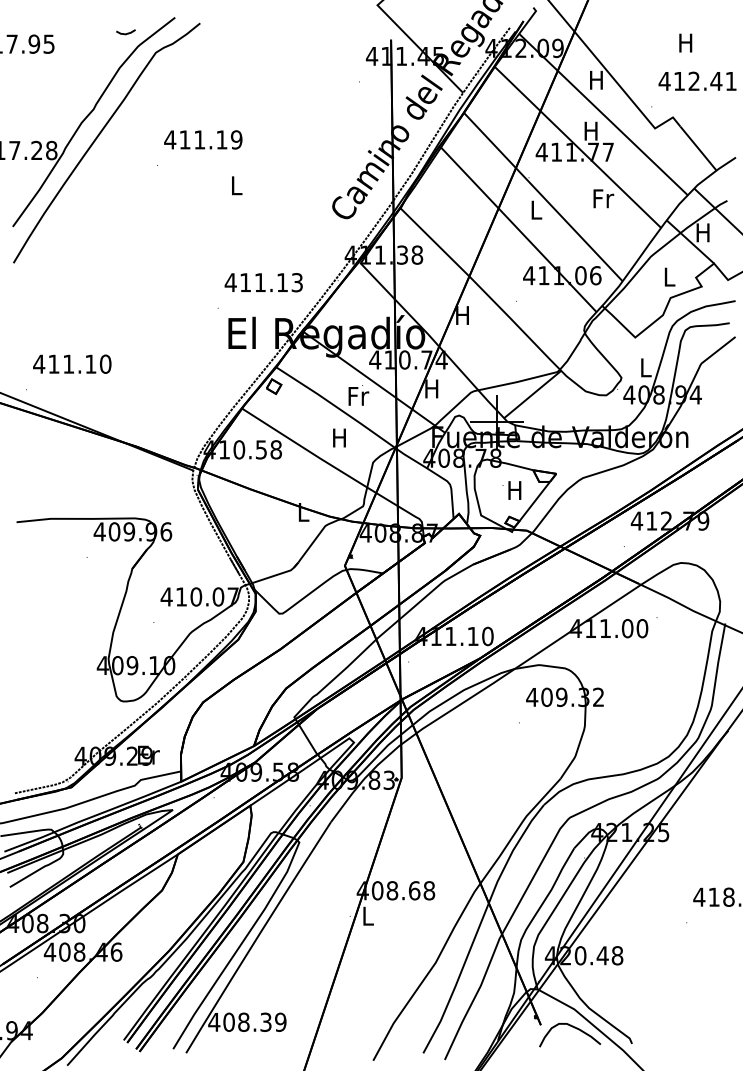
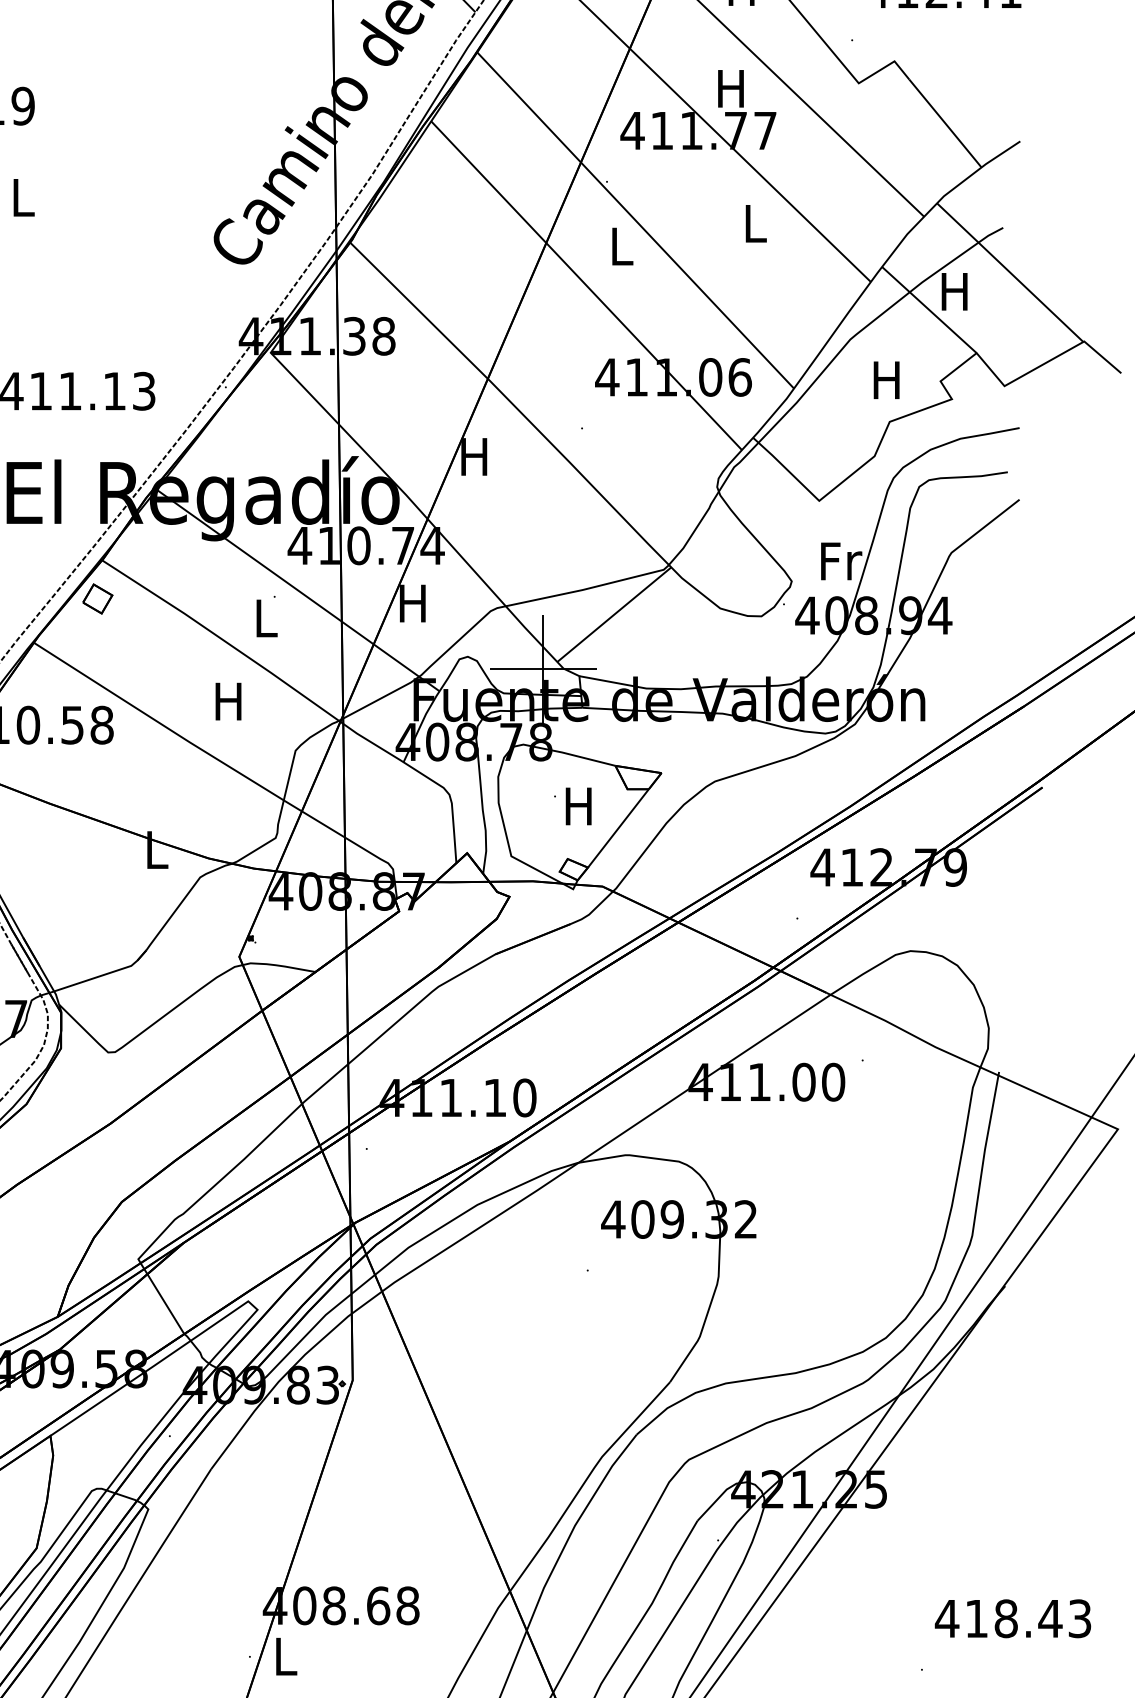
text: (603, 198) -> (755, 223), Fr -> L
text: (668, 276) -> (885, 378), L -> H
text: (646, 367) -> (841, 560), L -> Fr
text: (358, 396) -> (266, 618), Fr -> L

